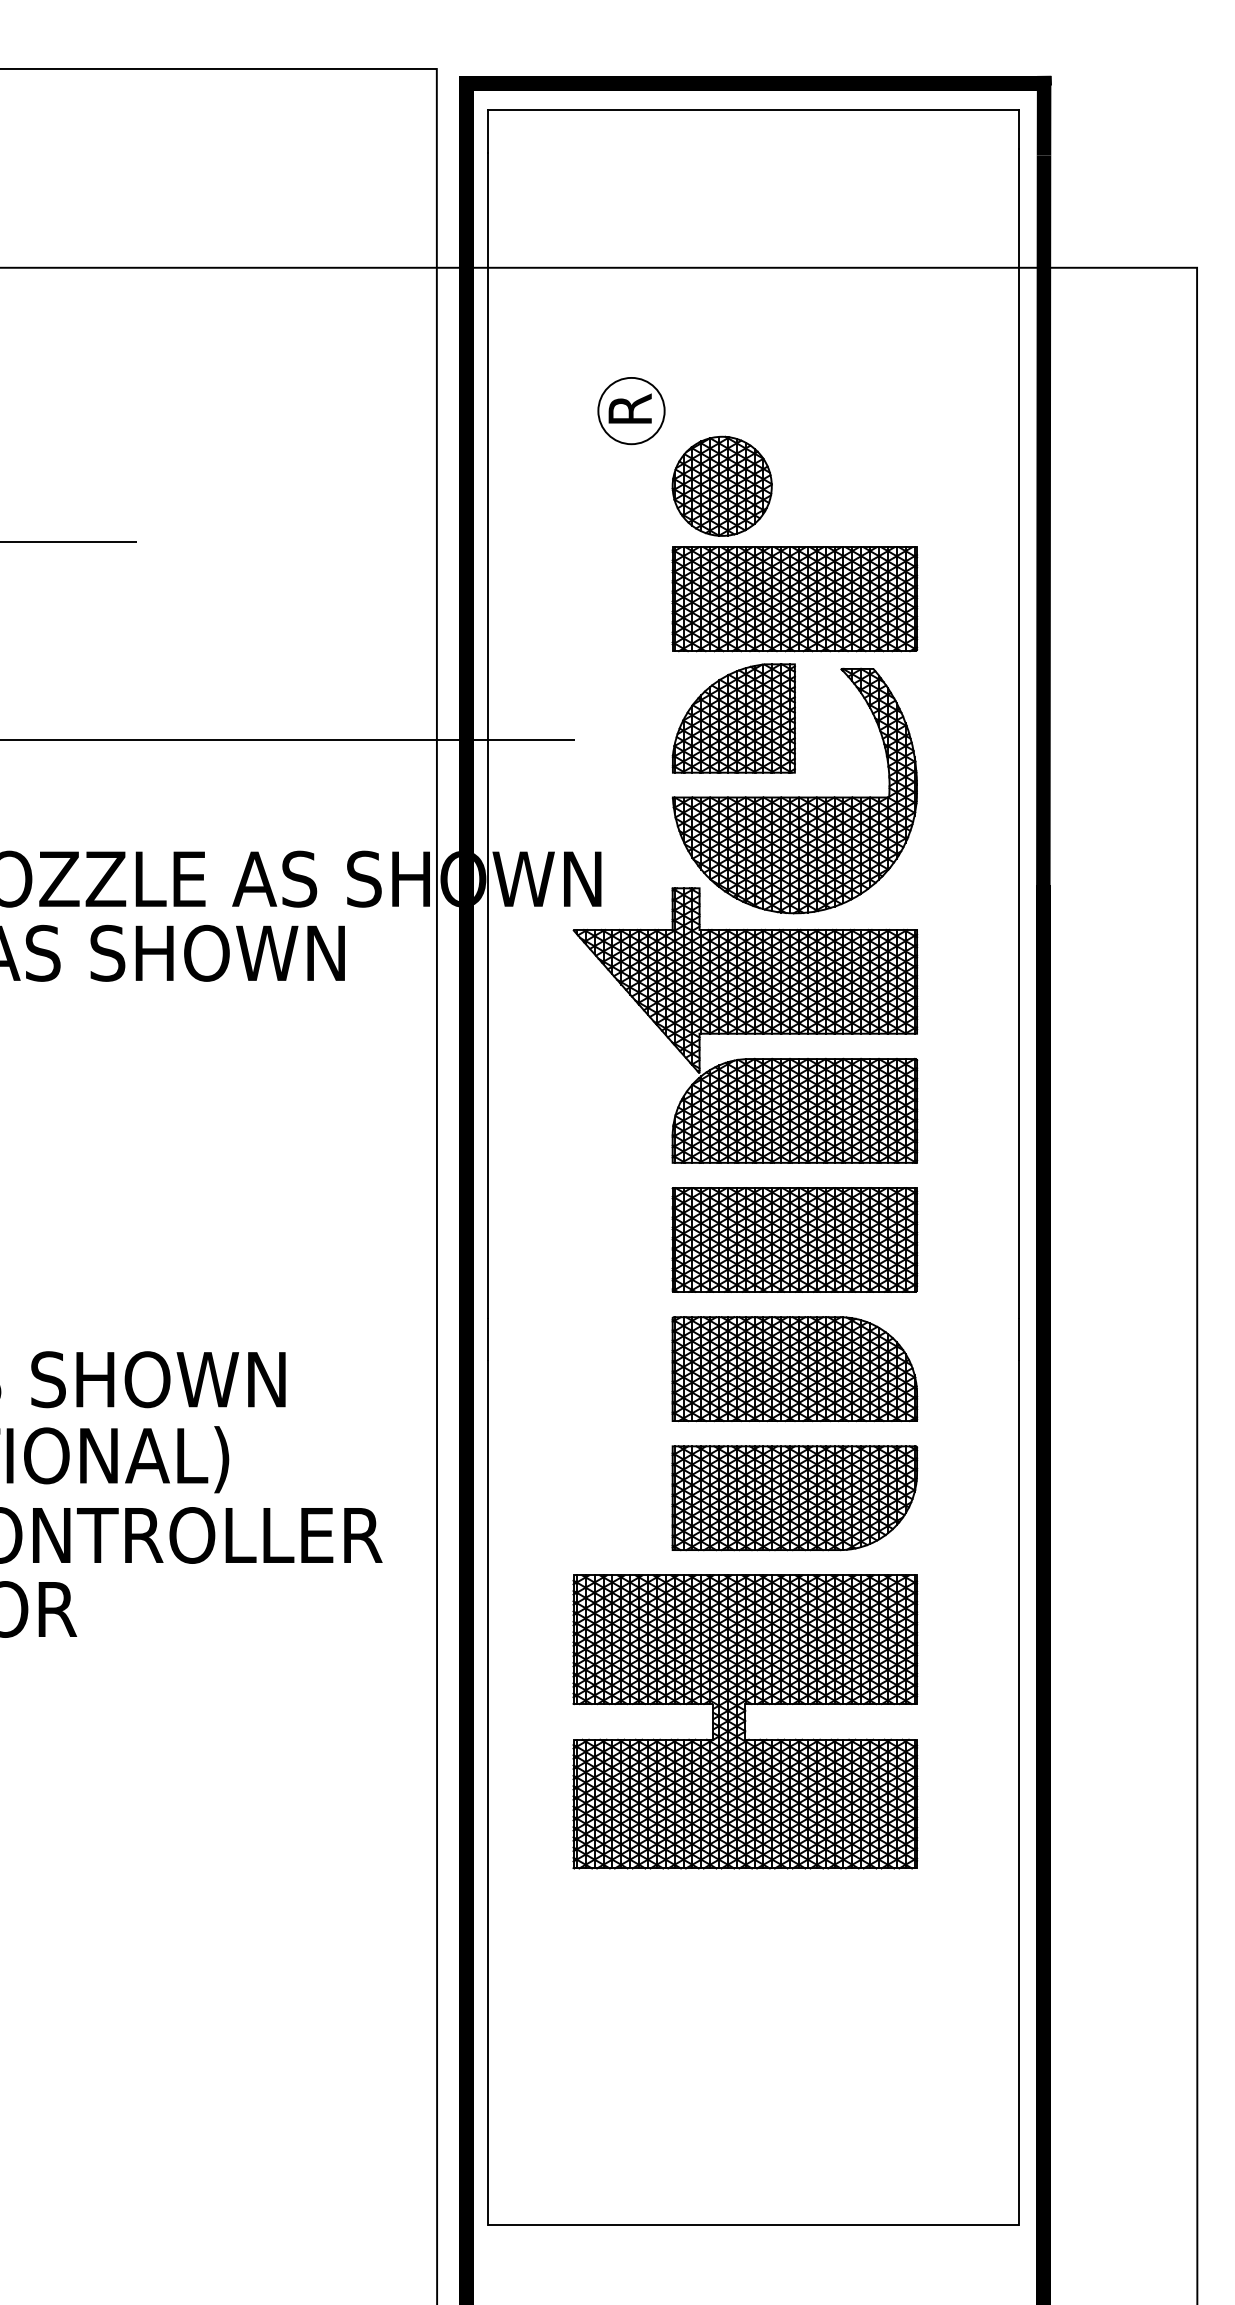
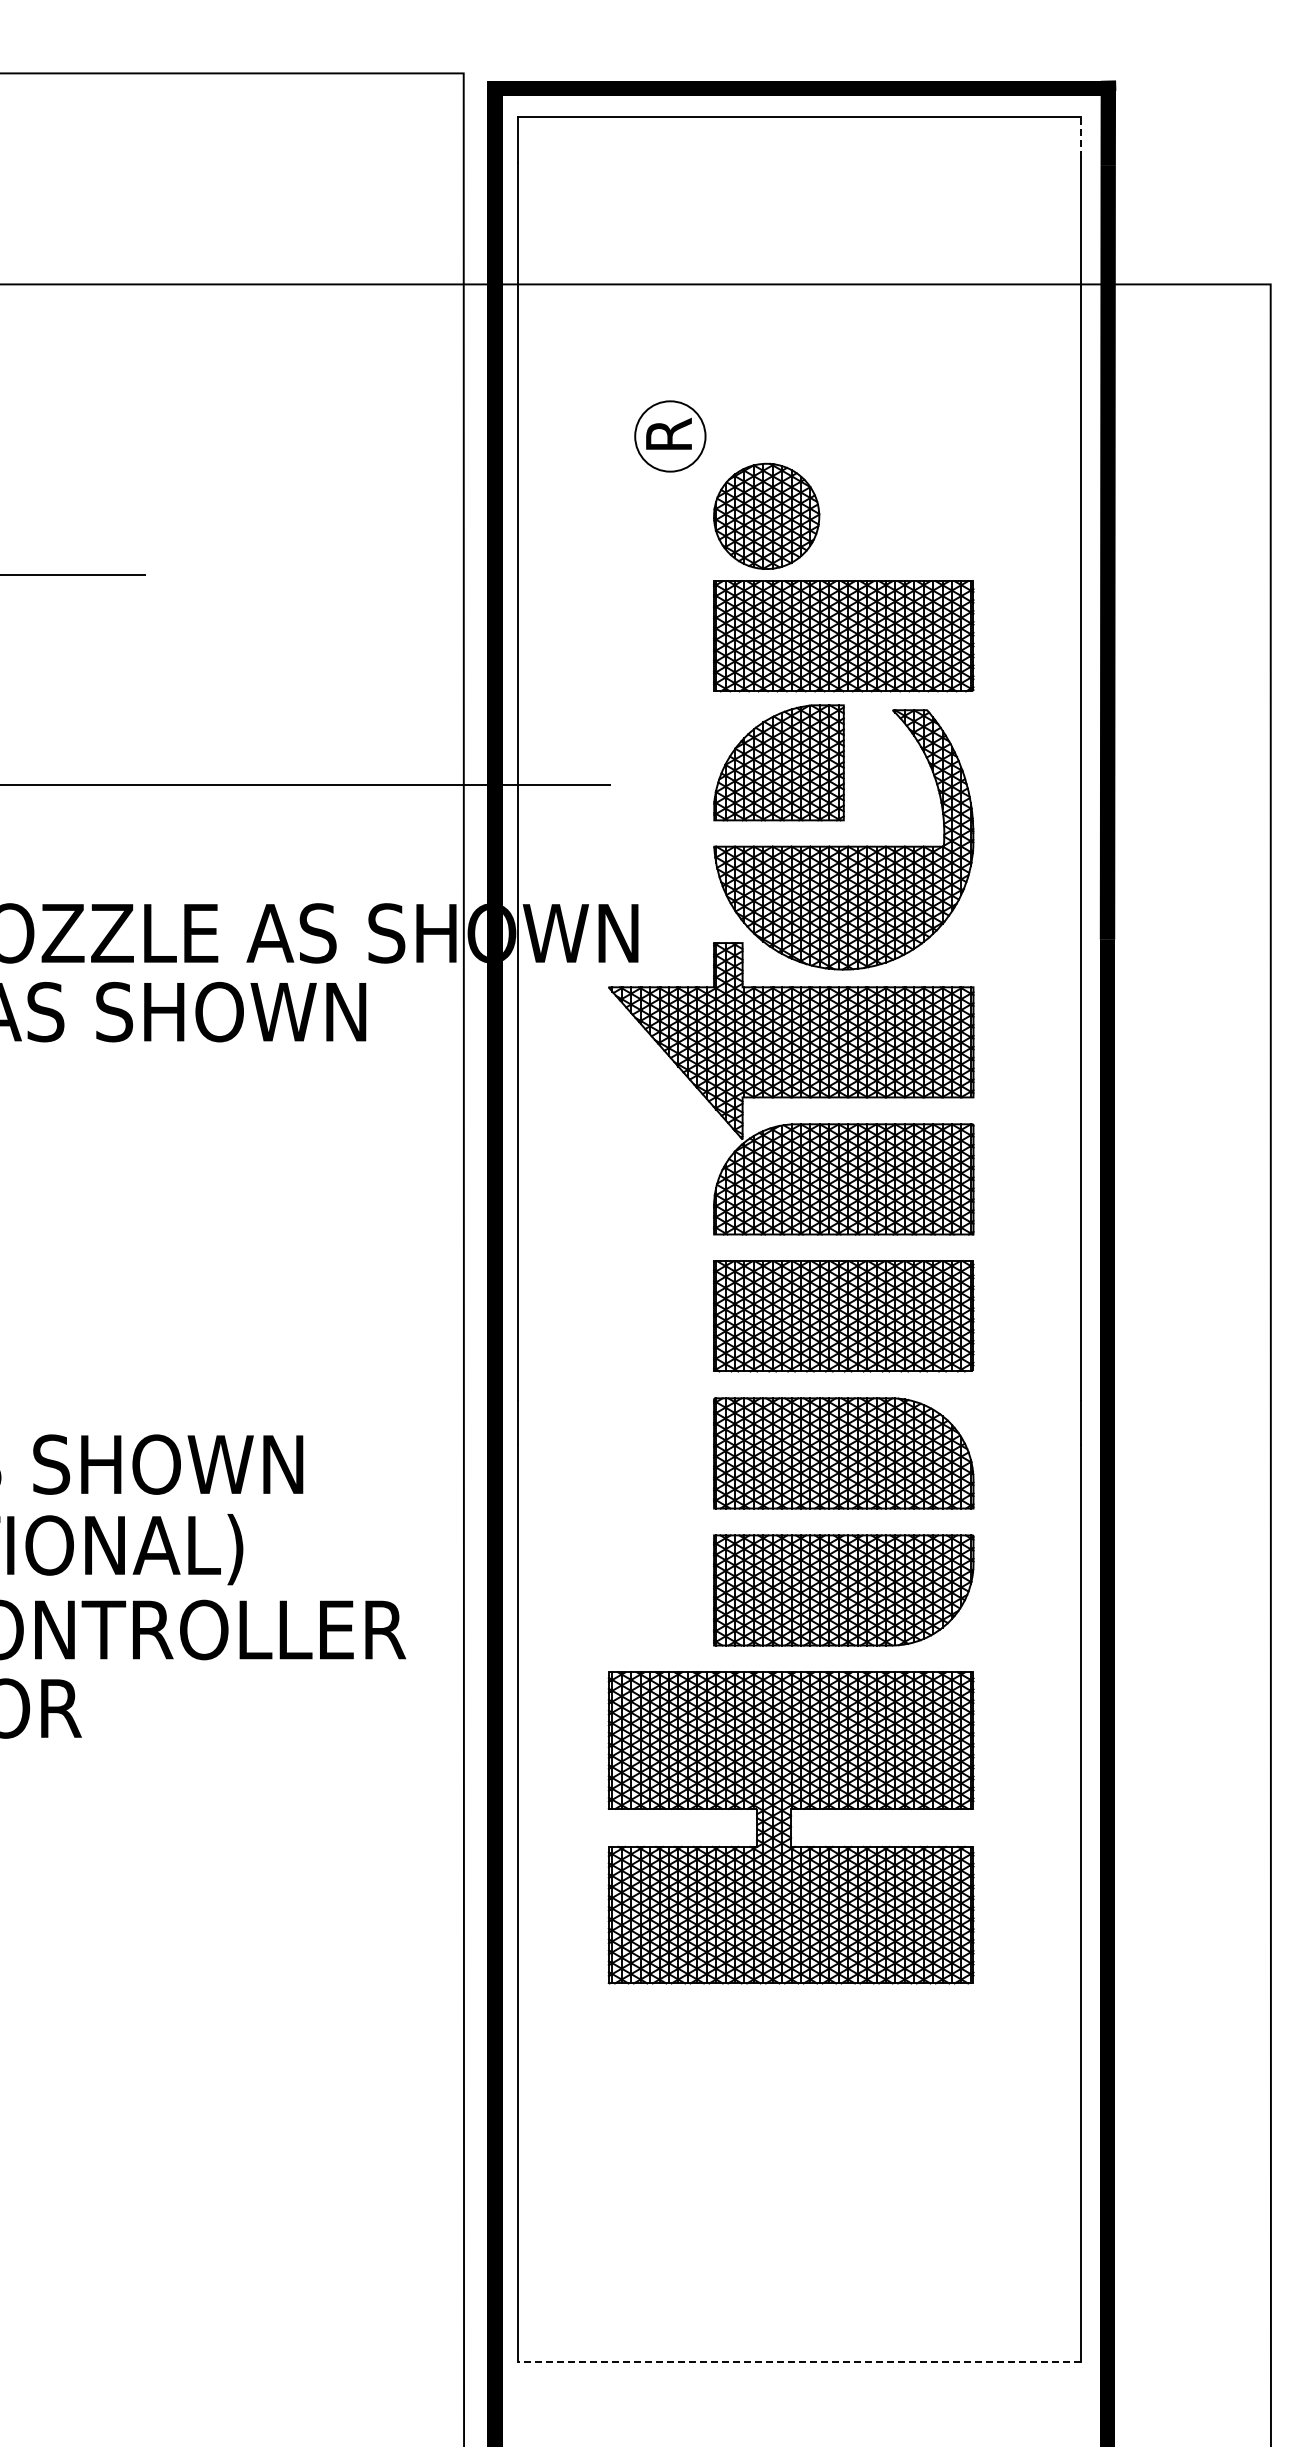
line: (1018, 129) -> (1081, 137), solid -> dashed
line: (753, 2224) -> (799, 2361), solid -> dashed

